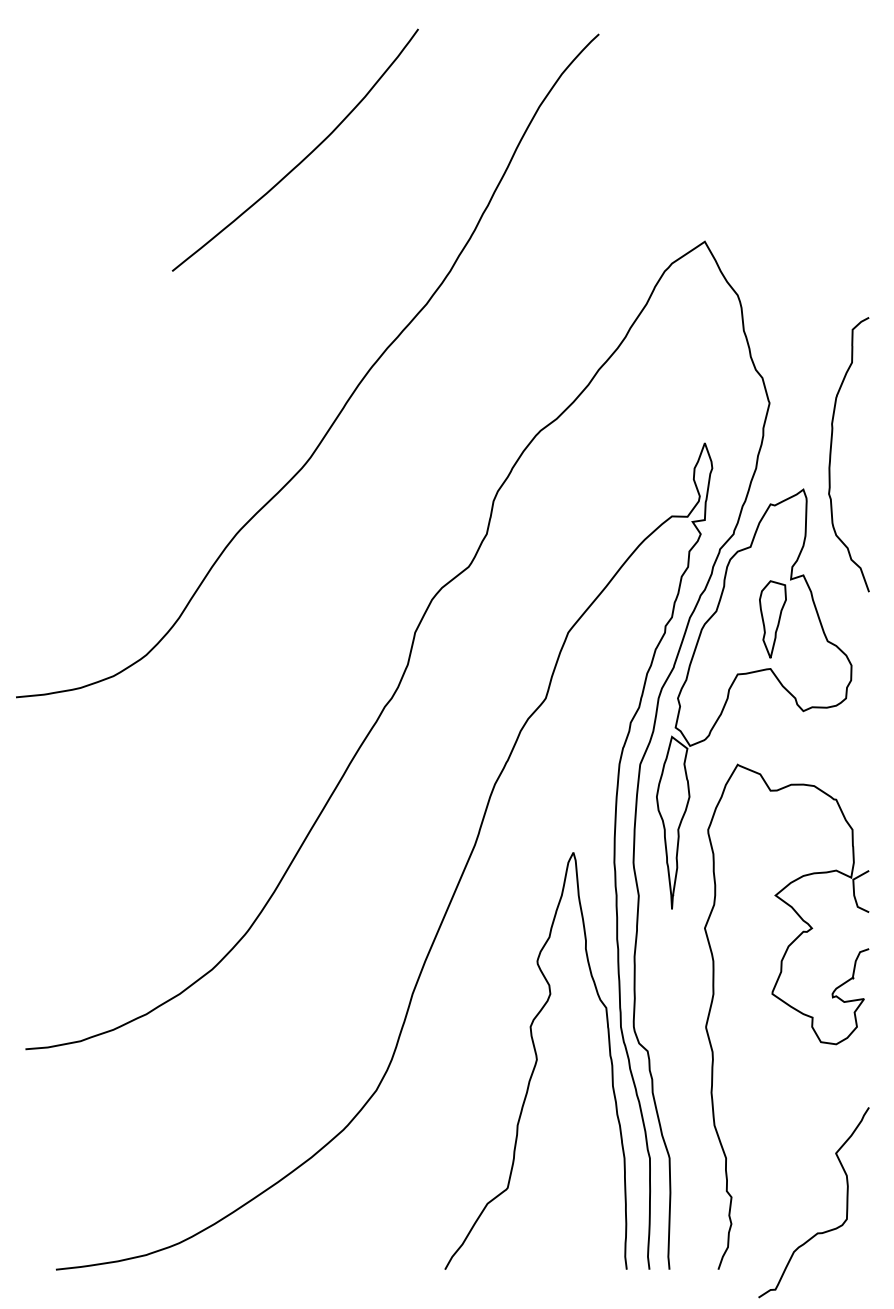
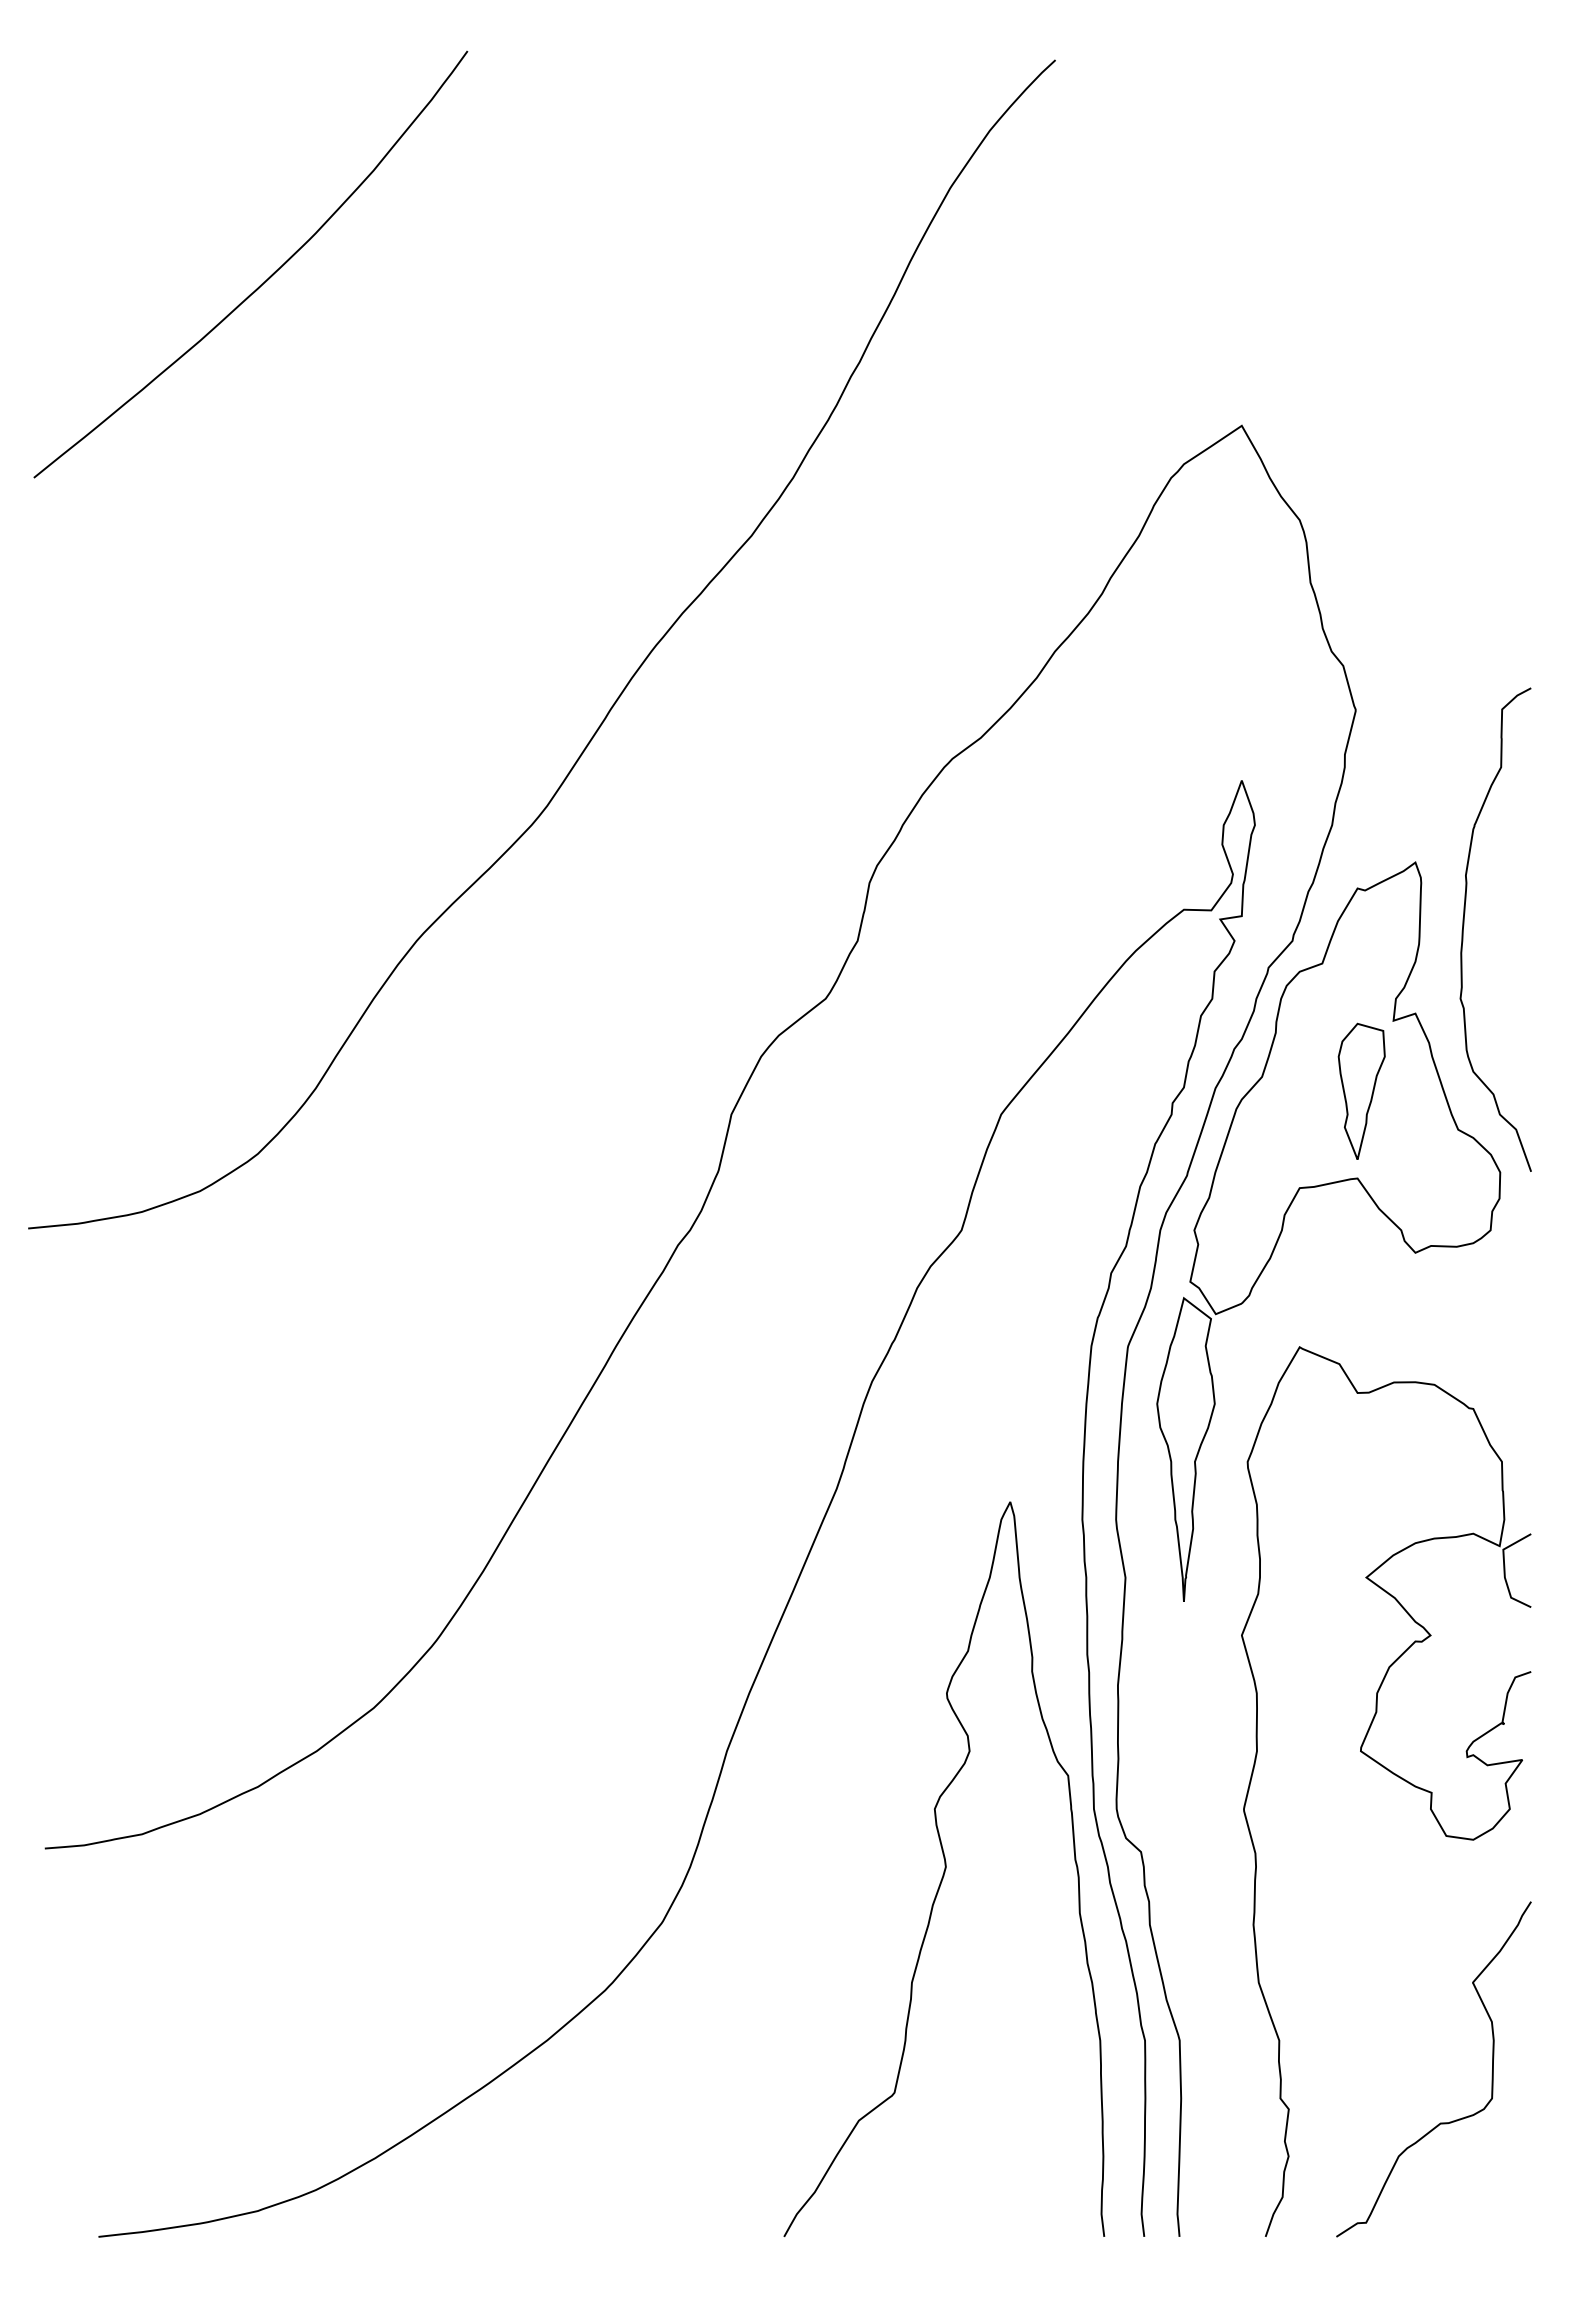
curve: (303, 158) -> (265, 279), moved
curve: (831, 454) -> (1464, 929), moved
curve: (817, 1232) -> (1440, 2121), moved

